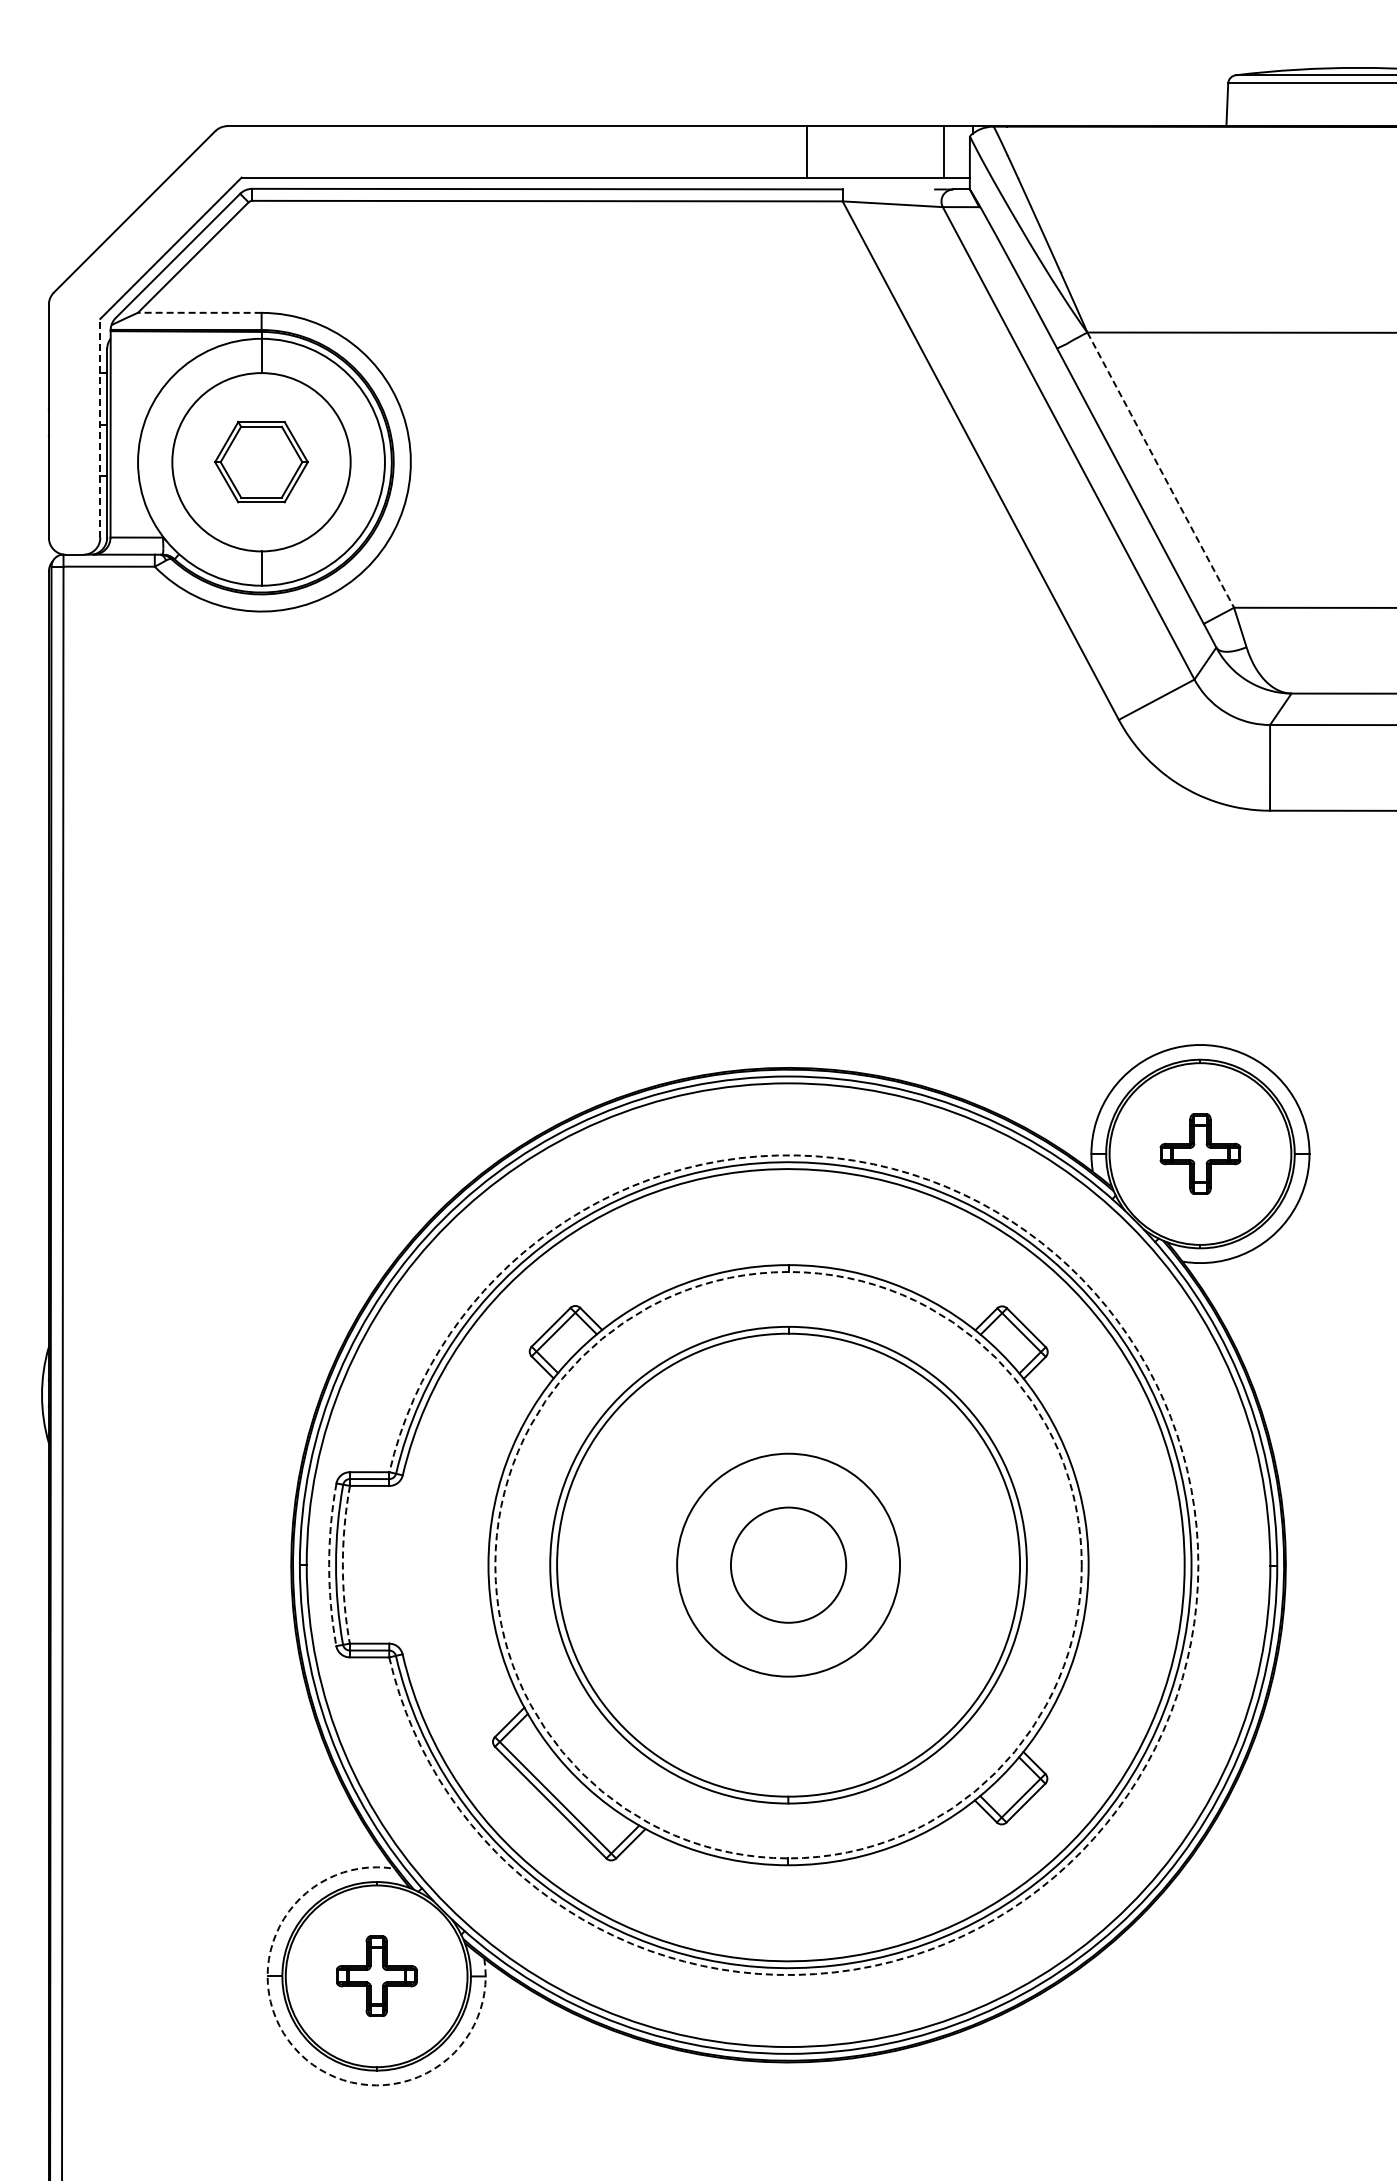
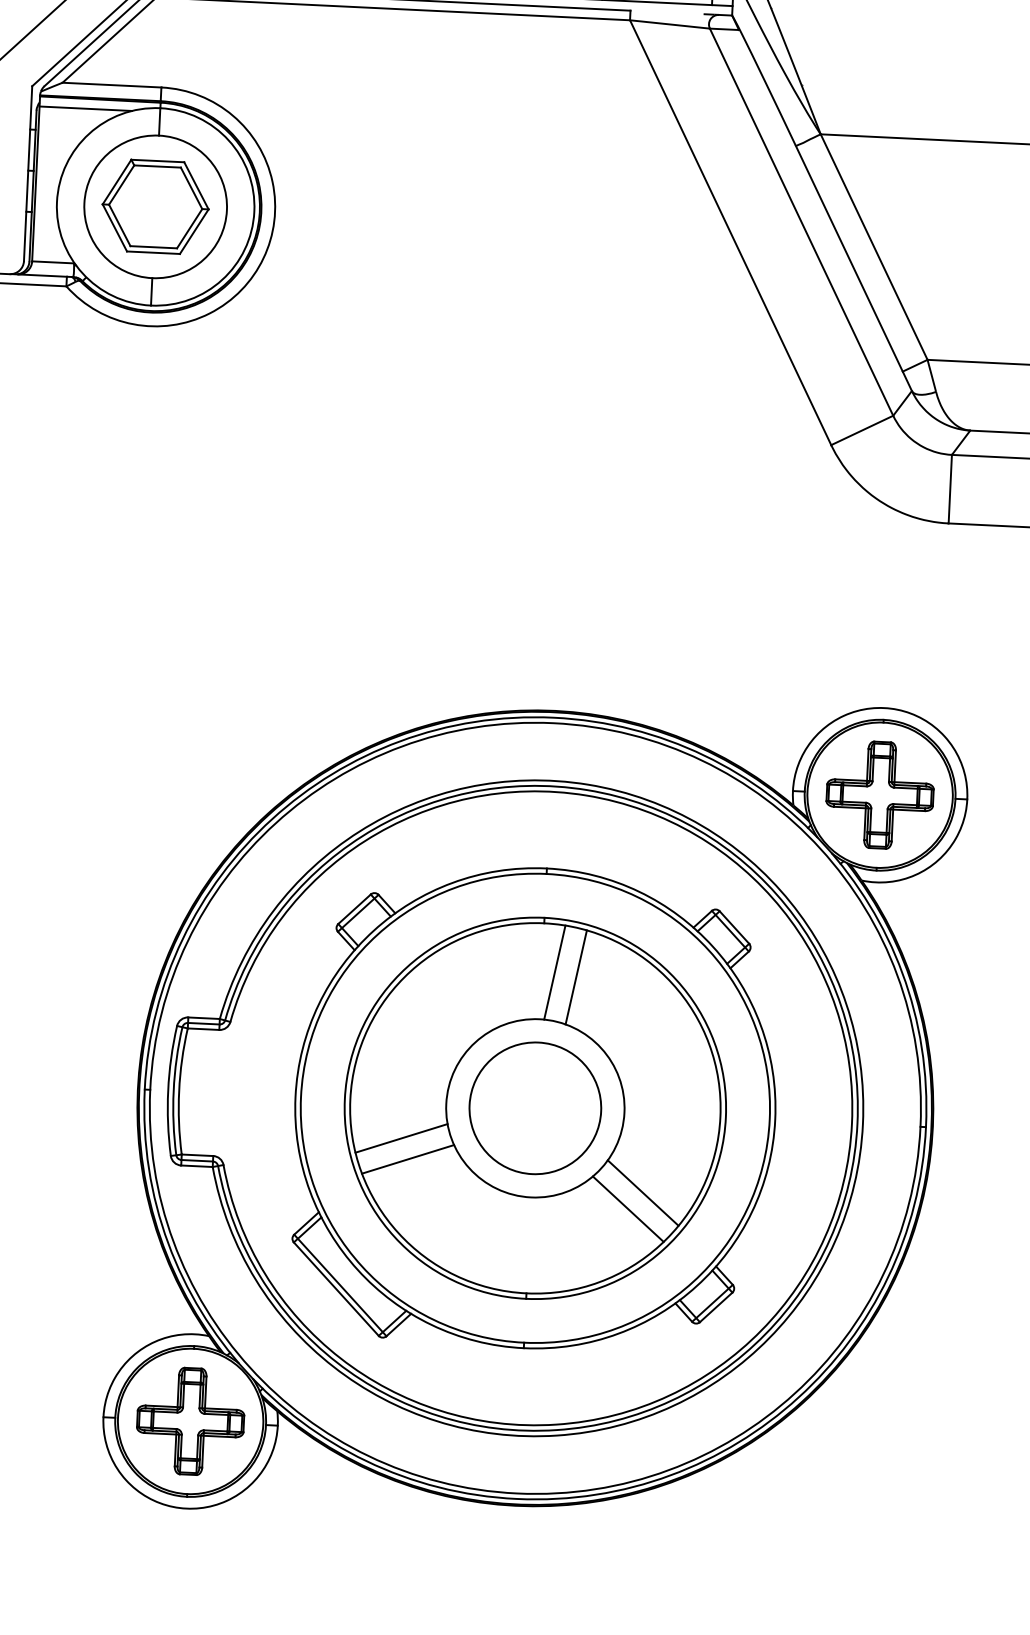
line: (199, 312) -> (111, 84), dashed -> solid
line: (168, 343) -> (85, 108), added
line: (100, 427) -> (28, 173), dashed -> solid
part: (261, 461) -> (155, 206), size x1.43
line: (1160, 470) -> (873, 247), dashed -> solid
part: (1200, 1153) -> (880, 794), size x1.67
line: (804, 1394) -> (554, 972), added
line: (831, 1399) -> (575, 977), added
arc: (329, 1564) -> (168, 1090), dashed -> solid
arc: (342, 1564) -> (178, 1090), dashed -> solid
circle: (788, 1564) -> (535, 1107), dashed -> solid
circle: (788, 1564) -> (535, 1107), size x1.43
arc: (1198, 1565) -> (863, 1124), dashed -> solid
line: (622, 1610) -> (400, 1138), added
line: (632, 1635) -> (407, 1158), added
line: (928, 1664) -> (643, 1192), added
line: (910, 1685) -> (628, 1209), added
part: (376, 1975) -> (190, 1420), size x1.67
arc: (299, 2053) -> (126, 1480), dashed -> solid

